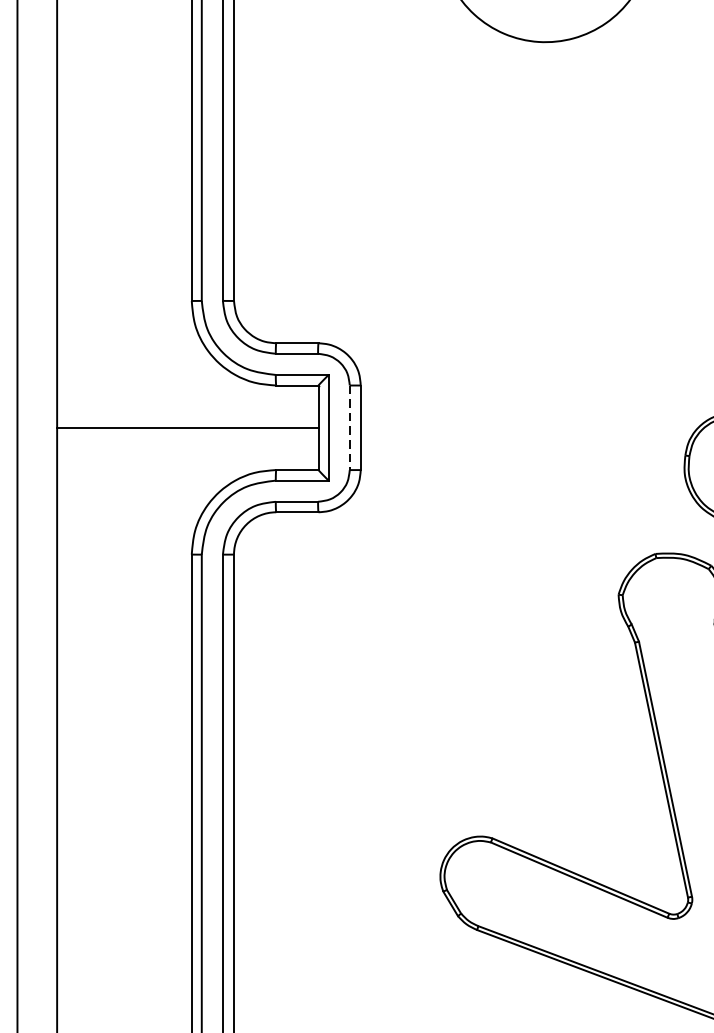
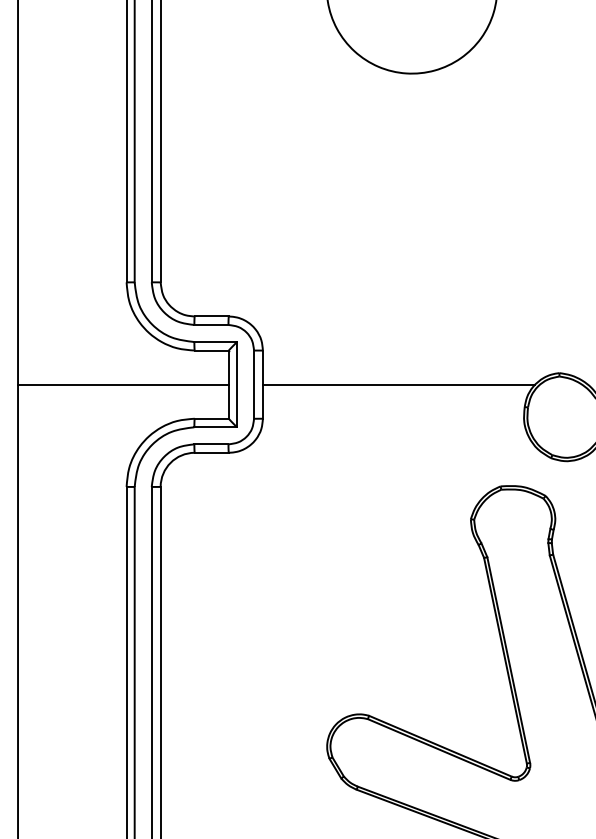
line: (528, 427) -> (398, 384), added
line: (350, 428) -> (254, 385), dashed -> solid

